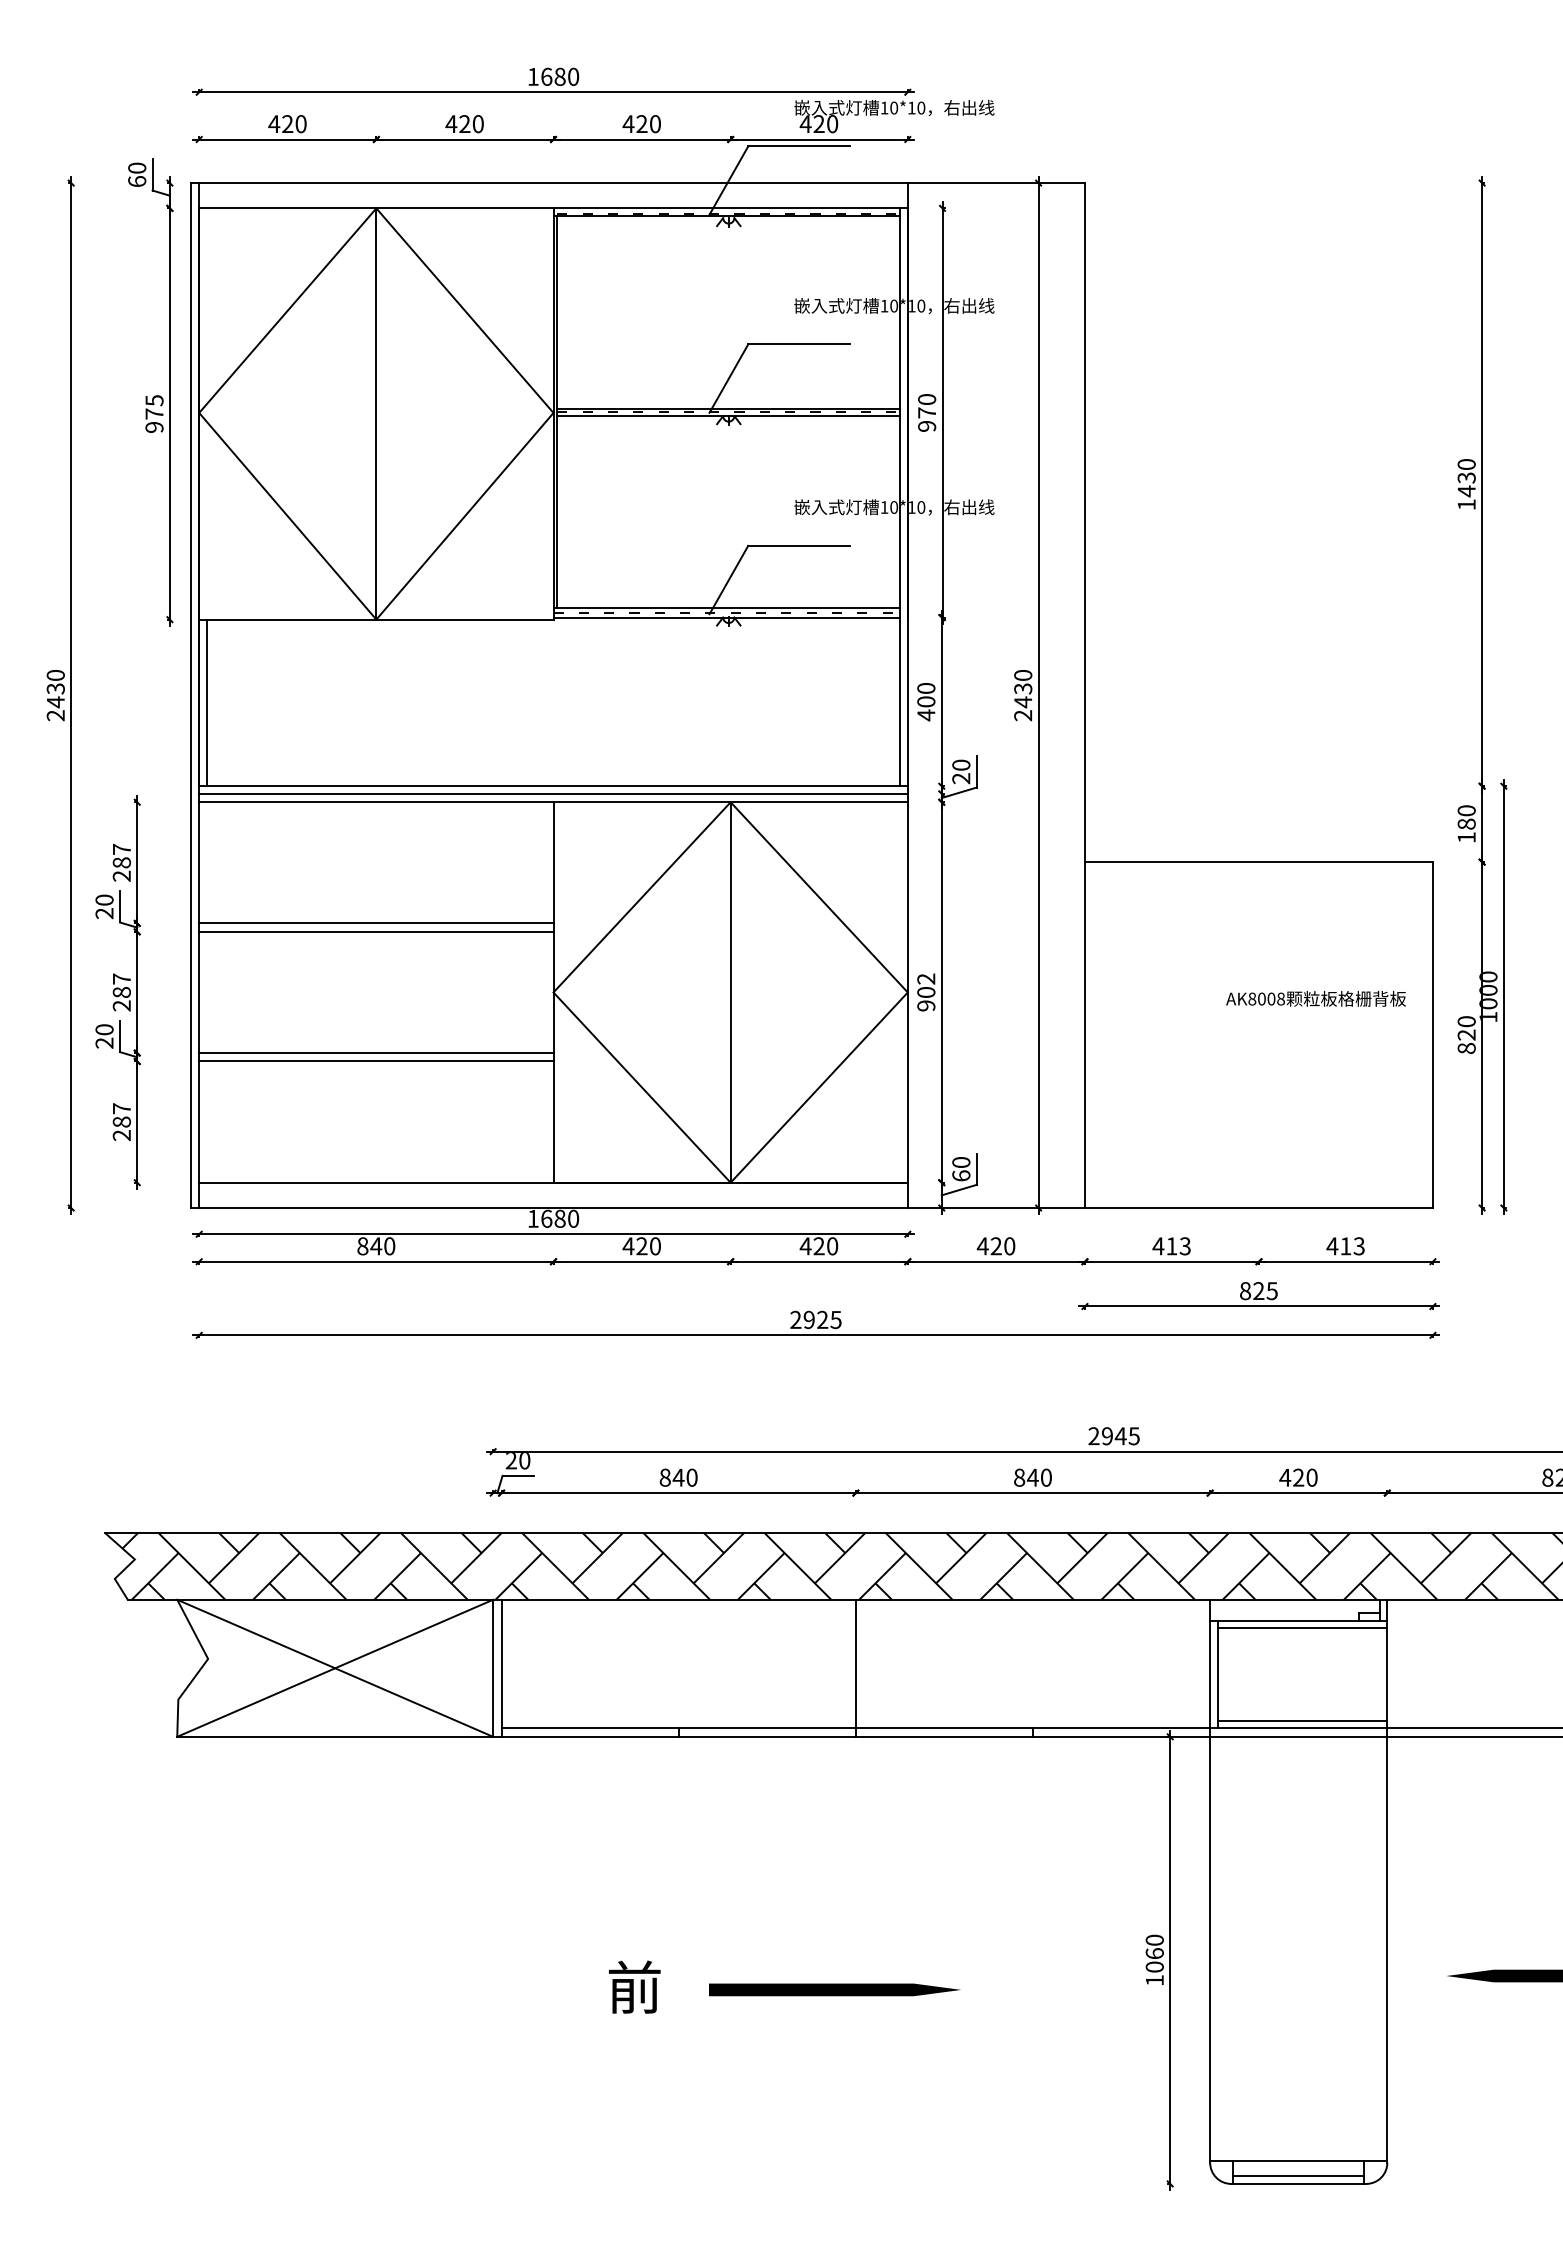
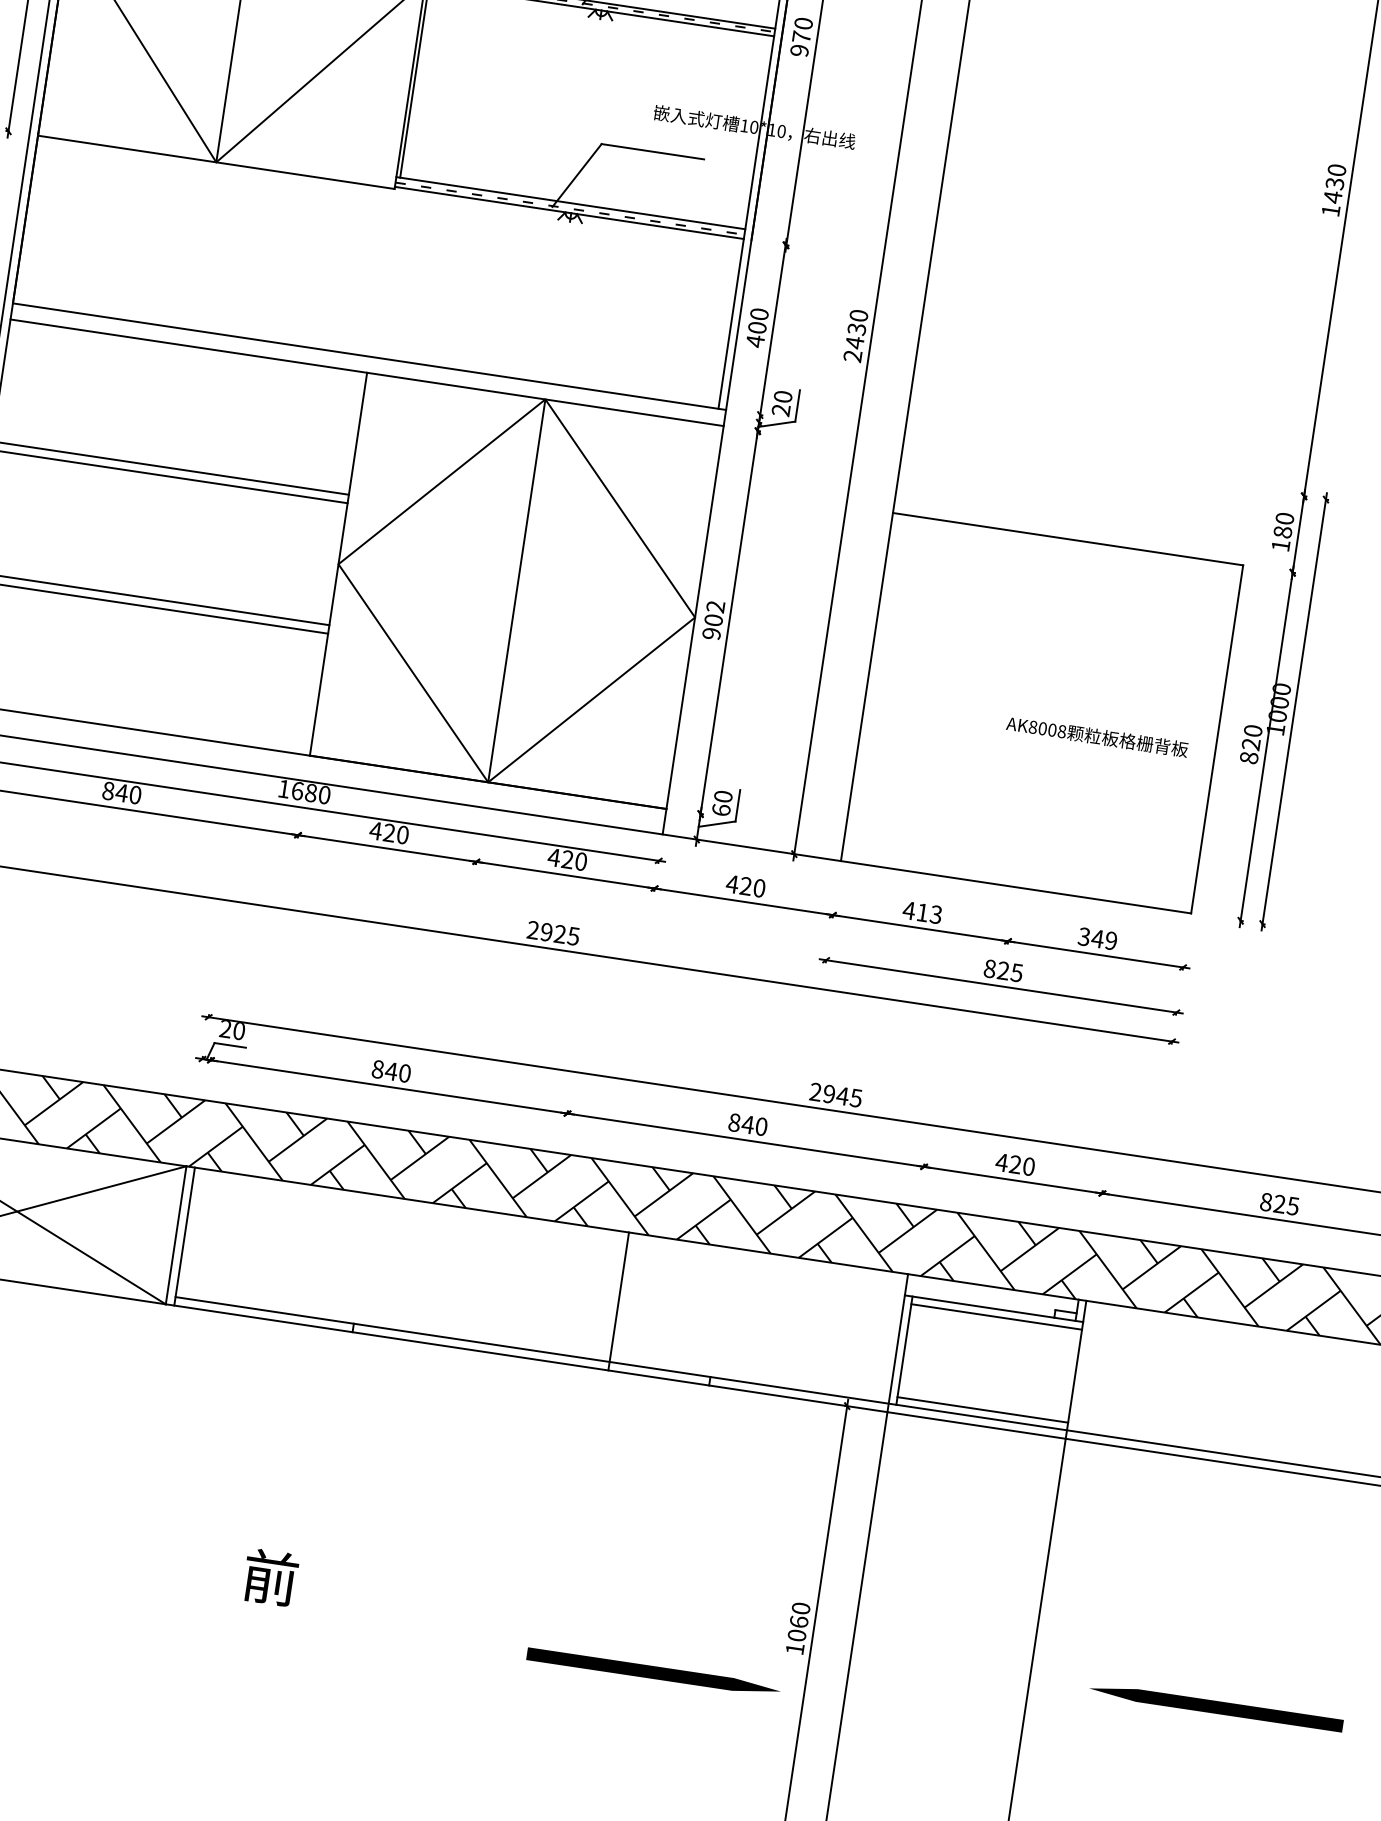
line: (206, 702) -> (32, 220), removed
line: (553, 793) -> (368, 363), removed
text: (1315, 998) -> (1096, 736), moved
text: (1345, 1246) -> (1097, 939), 413 -> 349
line: (855, 1667) -> (618, 1300), moved
line: (834, 1989) -> (653, 1672), moved

